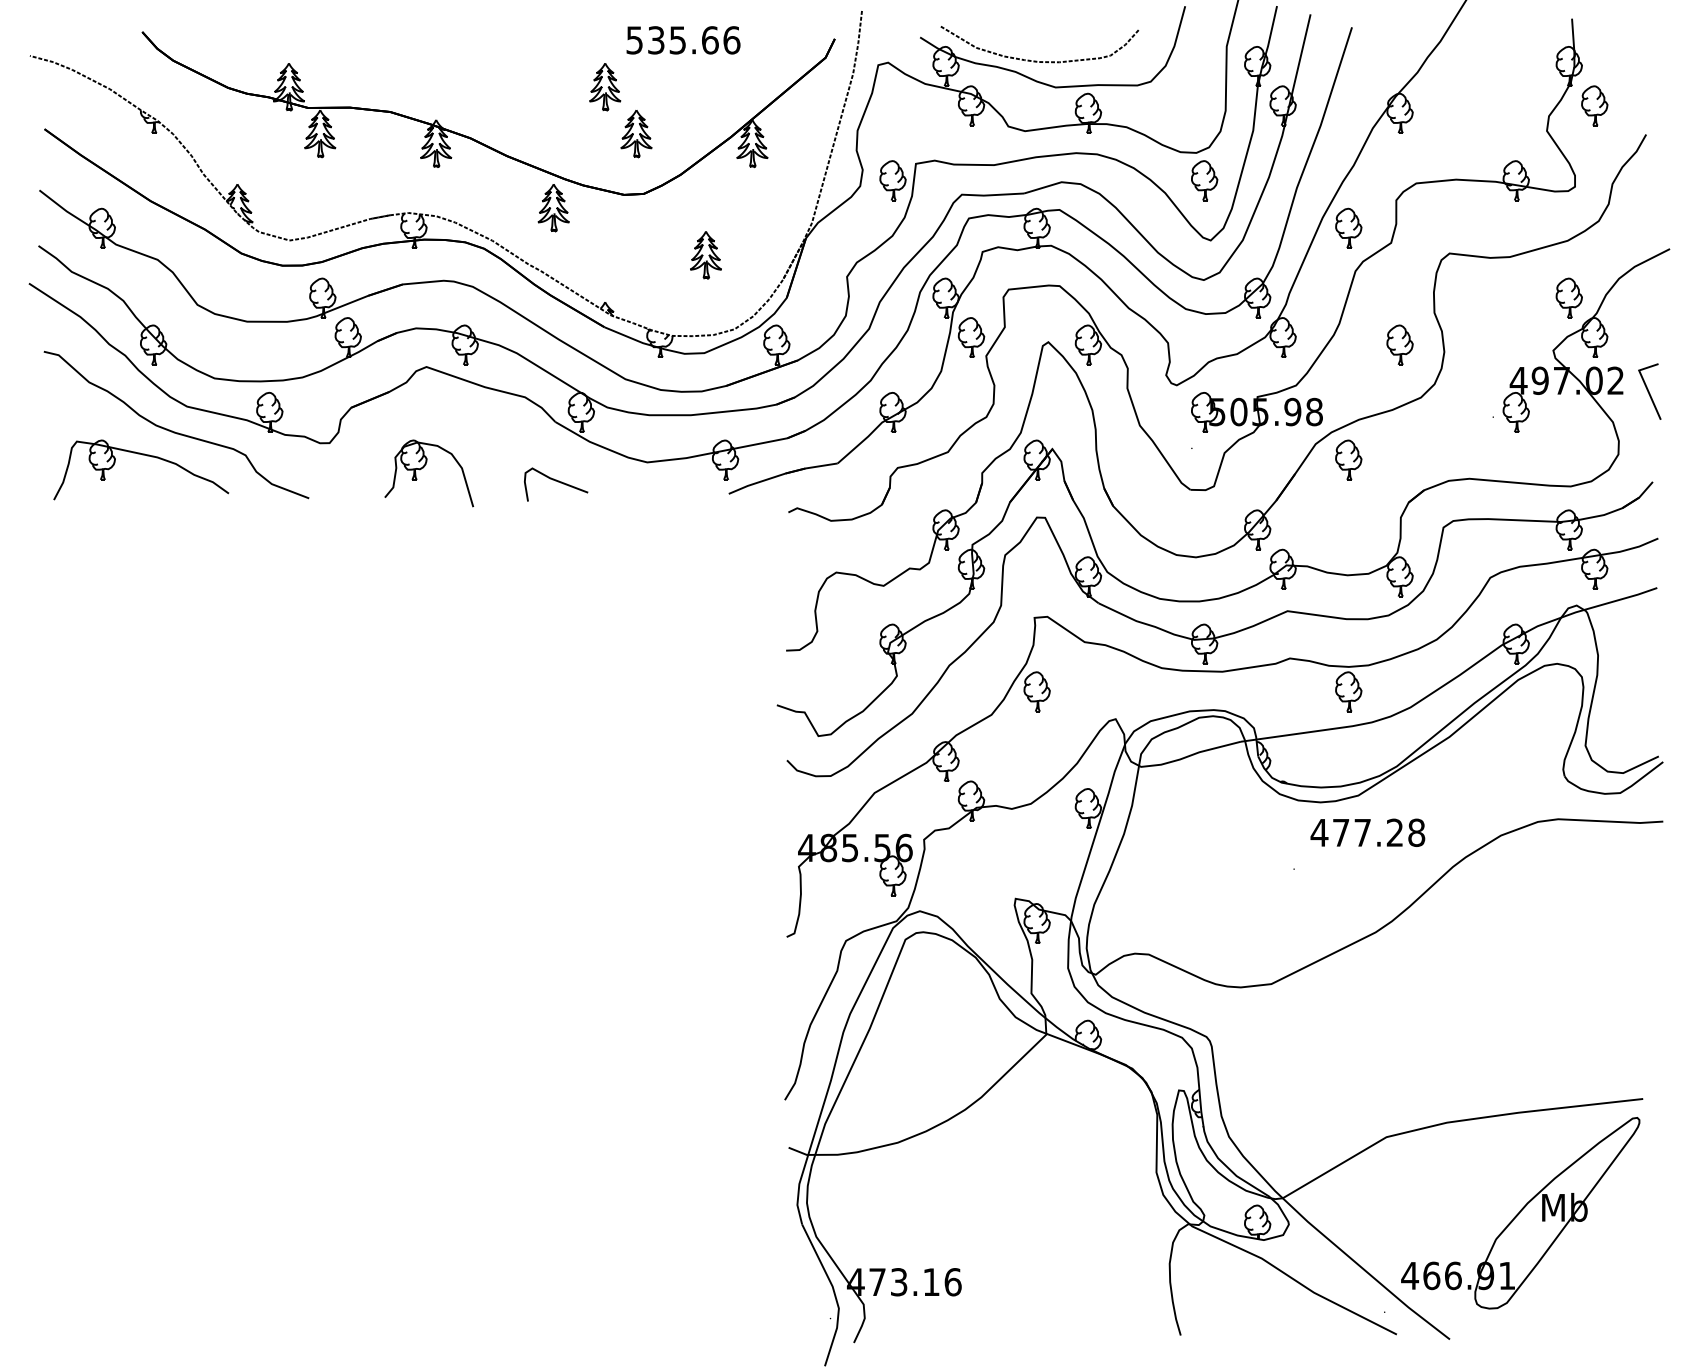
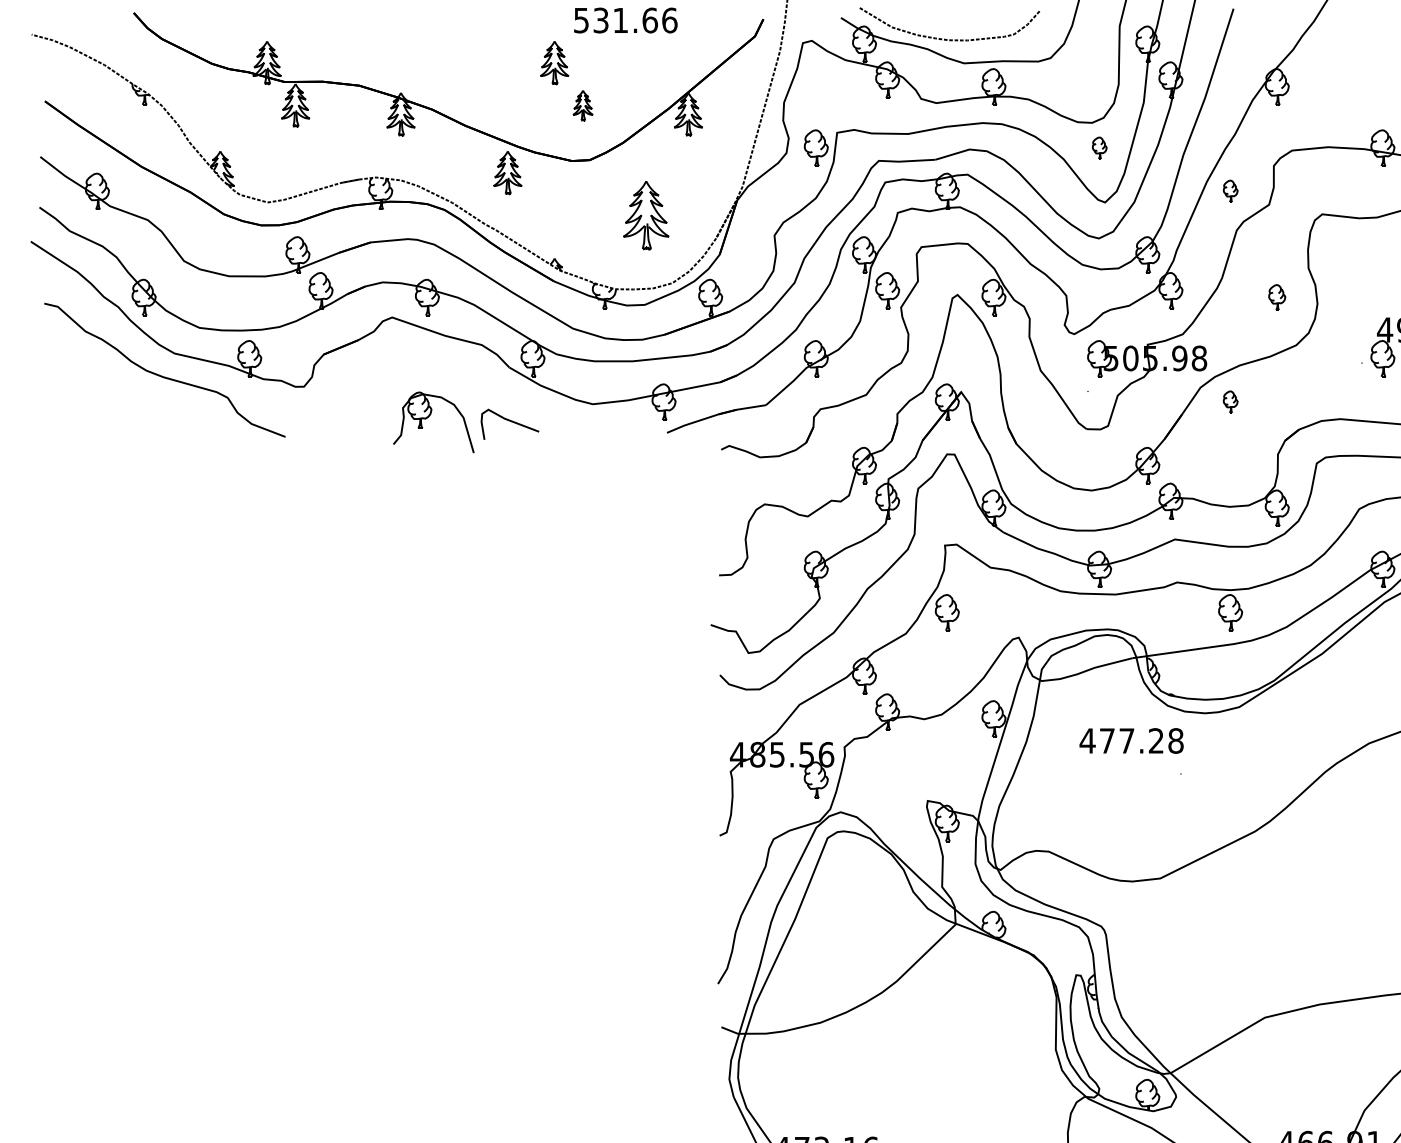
text: (677, 40) -> (620, 20), 535.66 -> 531.66
part: (636, 134) -> (583, 106), size x0.7
part: (1204, 180) -> (1099, 147), size x0.6
part: (1348, 227) -> (1230, 190), size x0.6
part: (705, 255) -> (645, 216), size x1.6
part: (1399, 344) -> (1276, 297), size x0.7
part: (142, 455) -> (134, 397), removed
part: (1348, 459) -> (1230, 401), size x0.6
part: (424, 467) -> (429, 417), moved
text: (1367, 832) -> (1131, 740), moved

